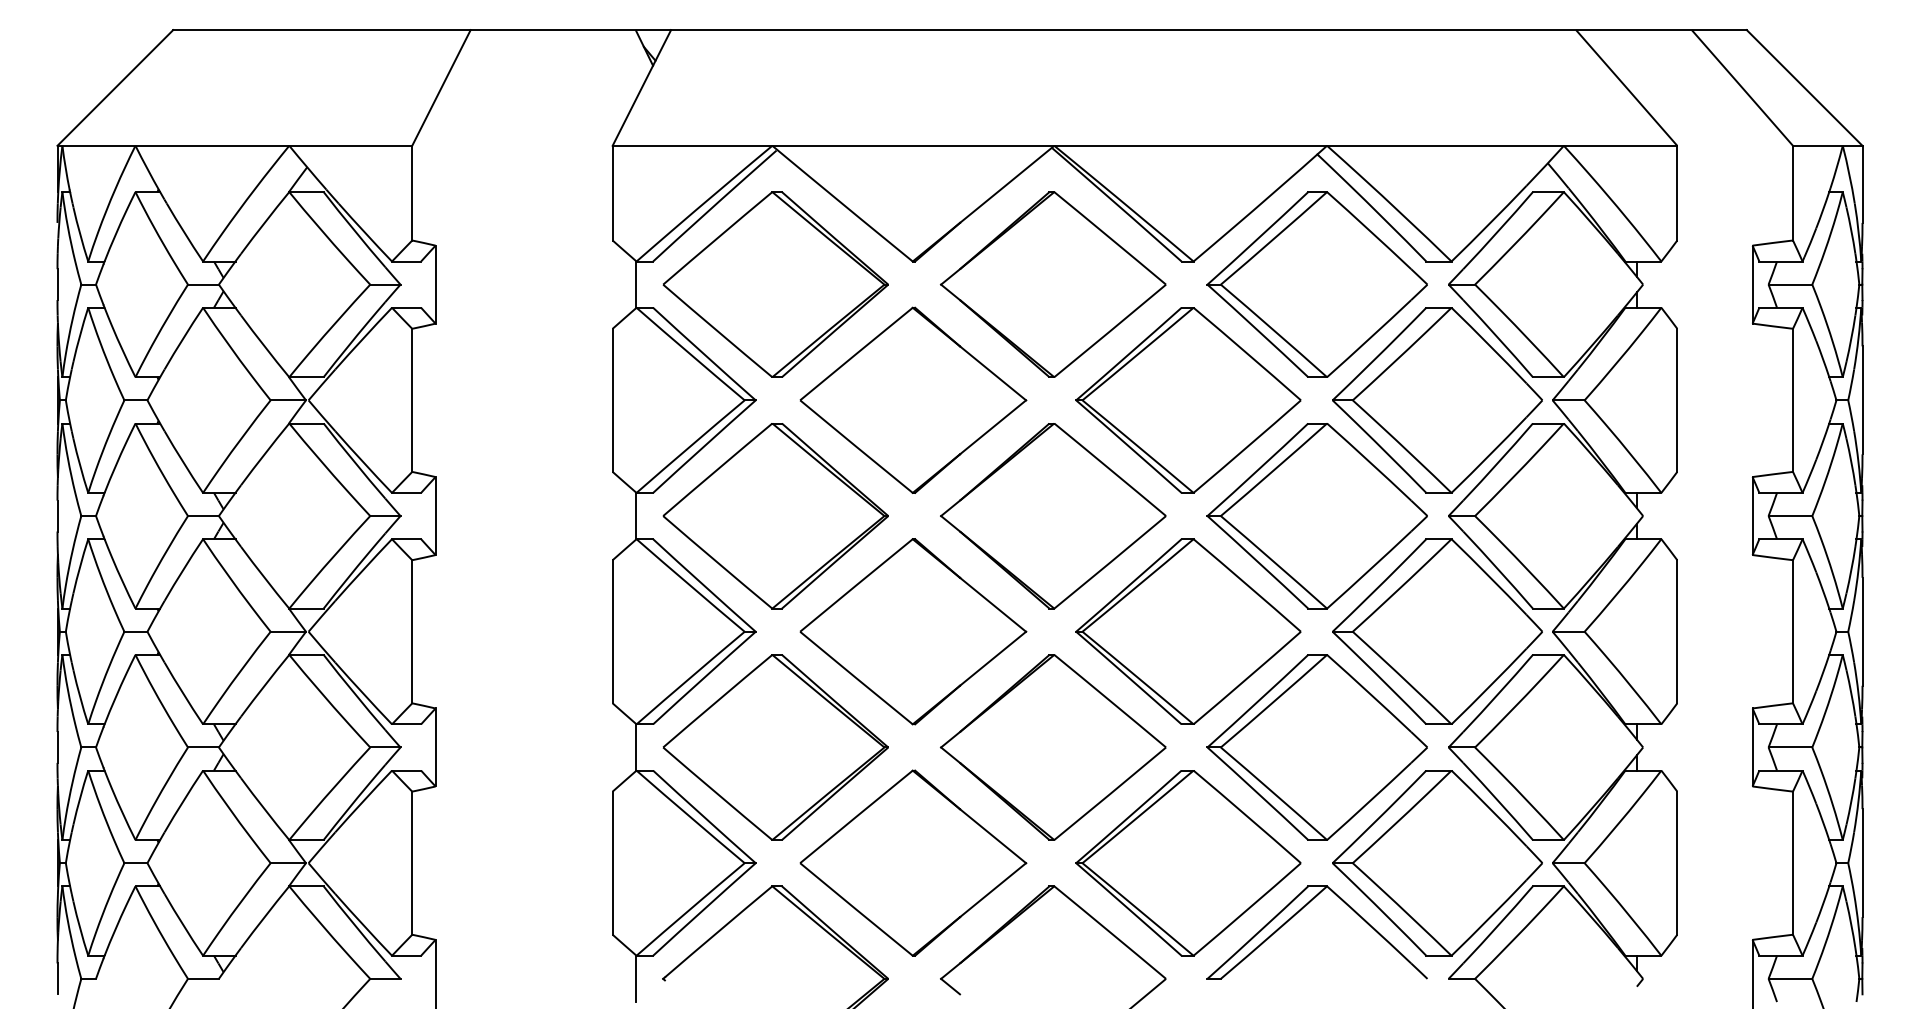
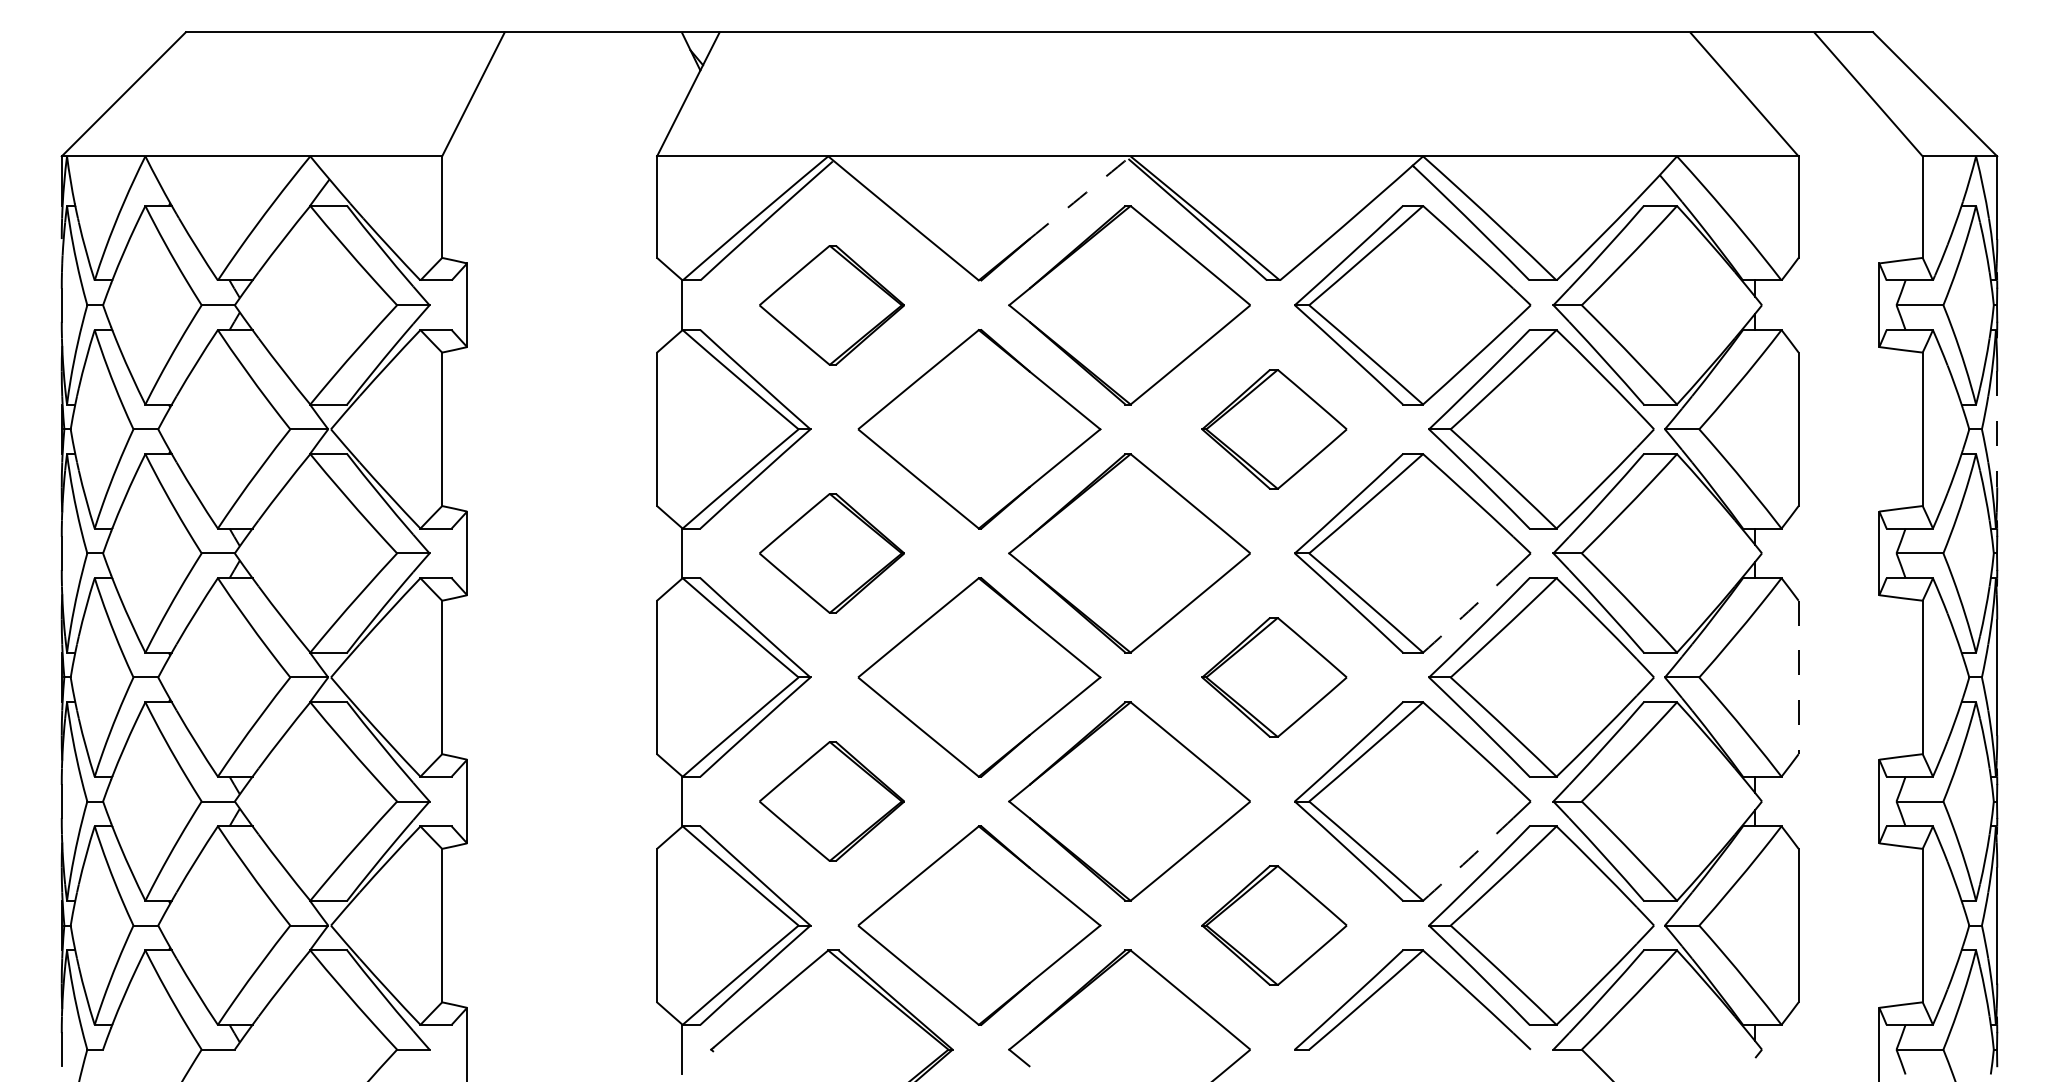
arc: (1007, 184) -> (1080, 197), solid -> dashed
part: (775, 284) -> (831, 305), size x0.6
part: (1188, 400) -> (1274, 429), size x0.6
line: (1862, 400) -> (1997, 429), solid -> dashed
part: (775, 516) -> (831, 553), size x0.6
arc: (1369, 570) -> (1468, 611), solid -> dashed
part: (1188, 631) -> (1274, 677), size x0.6
line: (1677, 631) -> (1798, 677), solid -> dashed
part: (775, 747) -> (831, 801), size x0.6
arc: (1369, 801) -> (1468, 859), solid -> dashed
part: (1188, 863) -> (1274, 925), size x0.6

